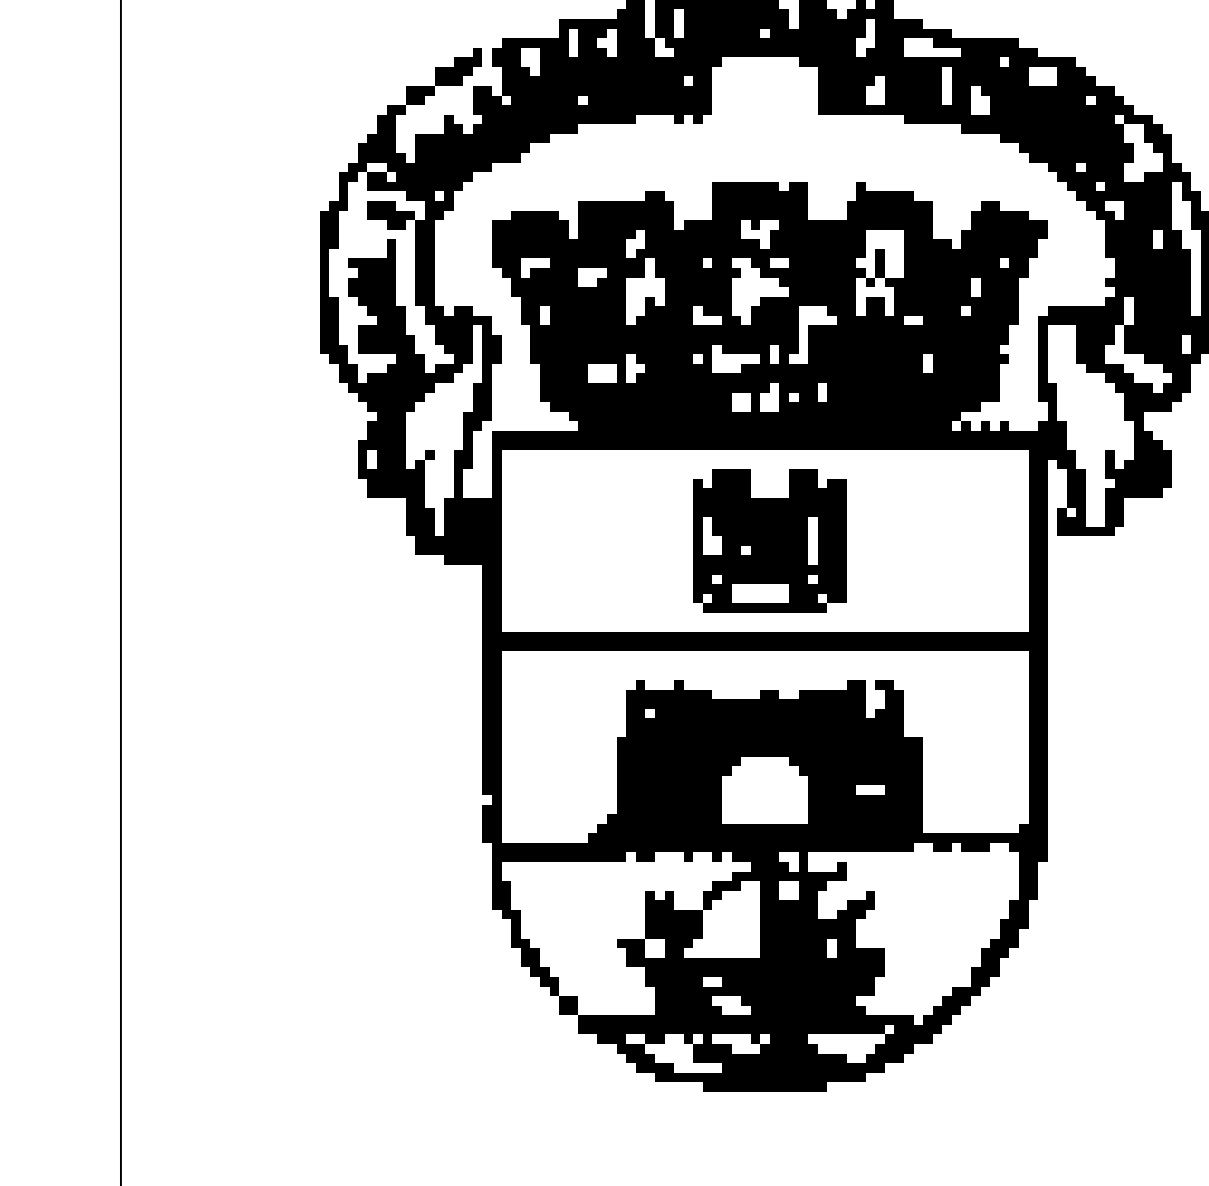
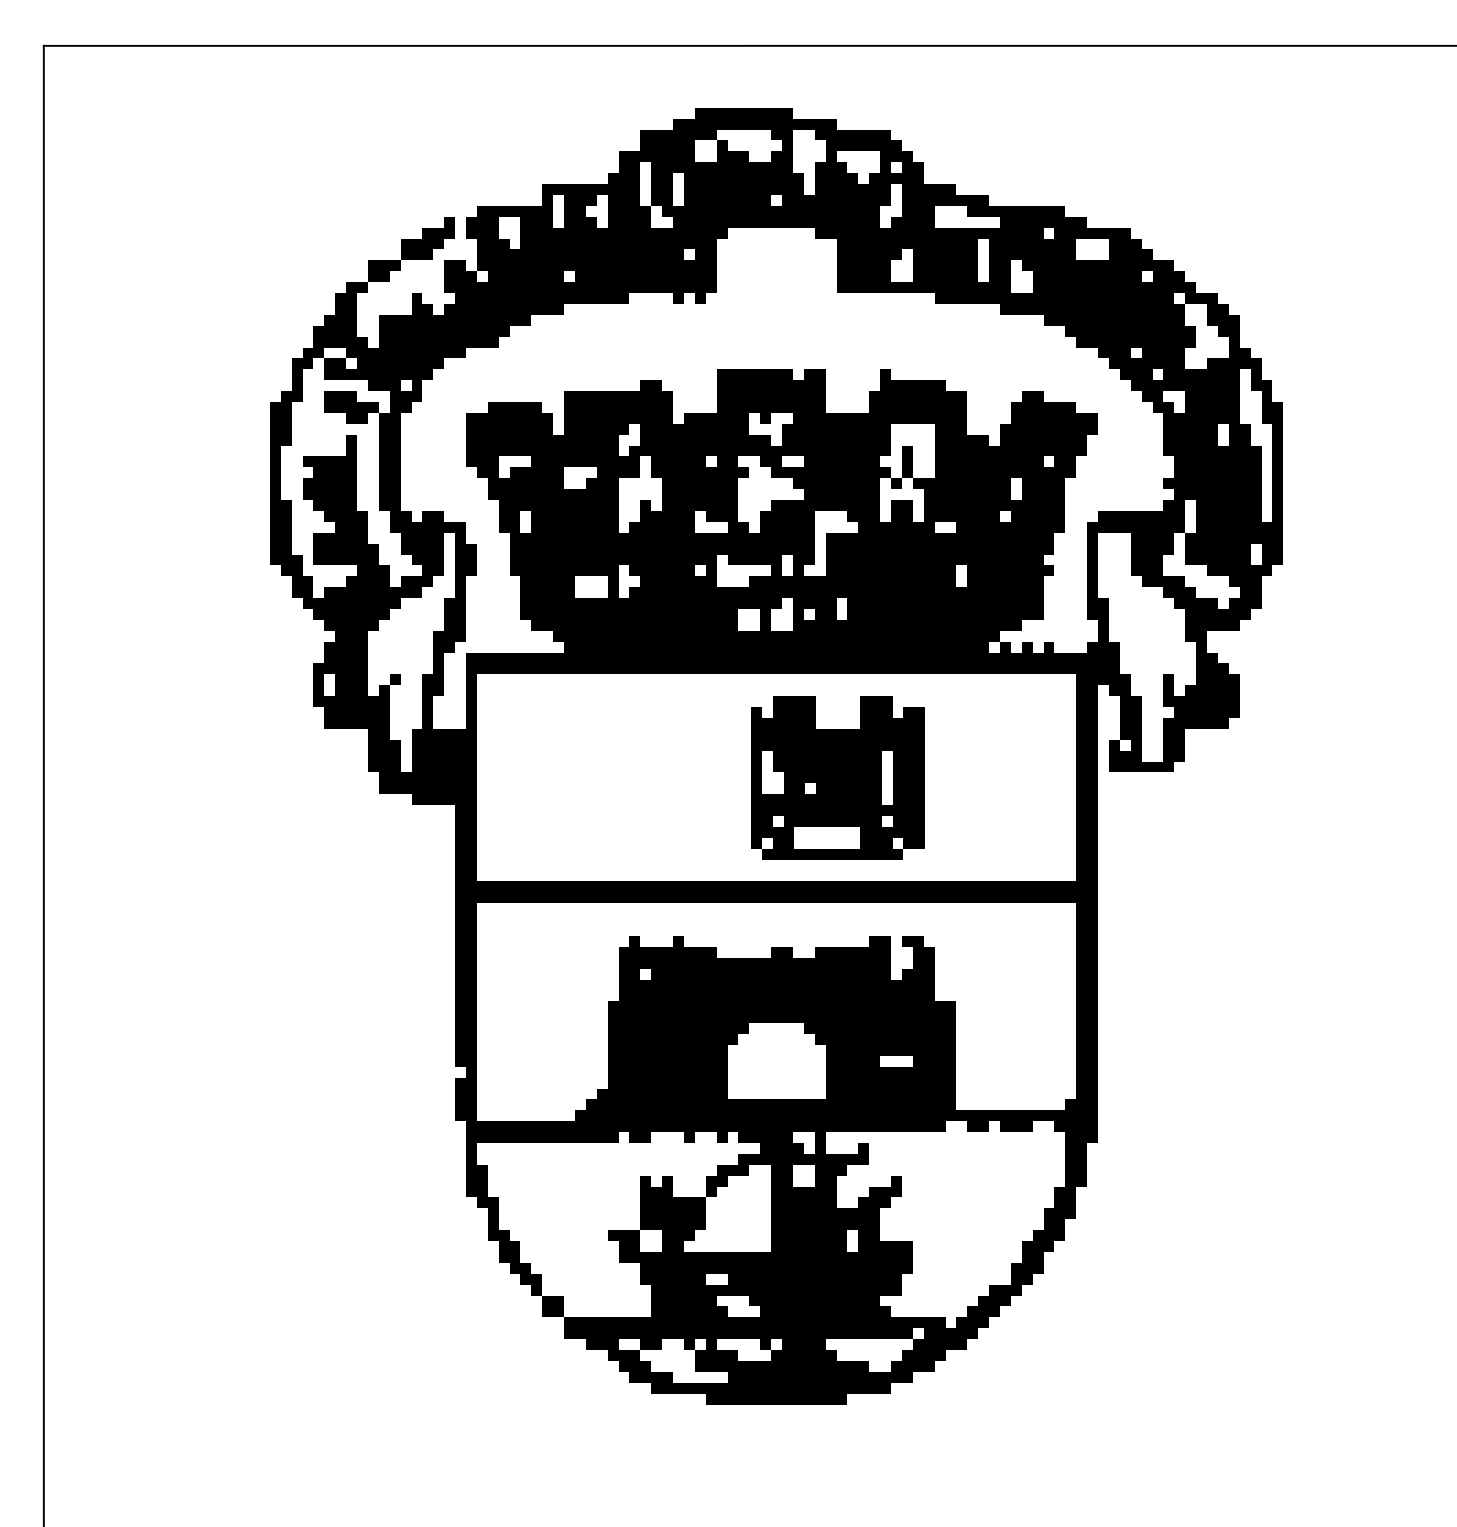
part: (769, 540) -> (837, 777), moved

